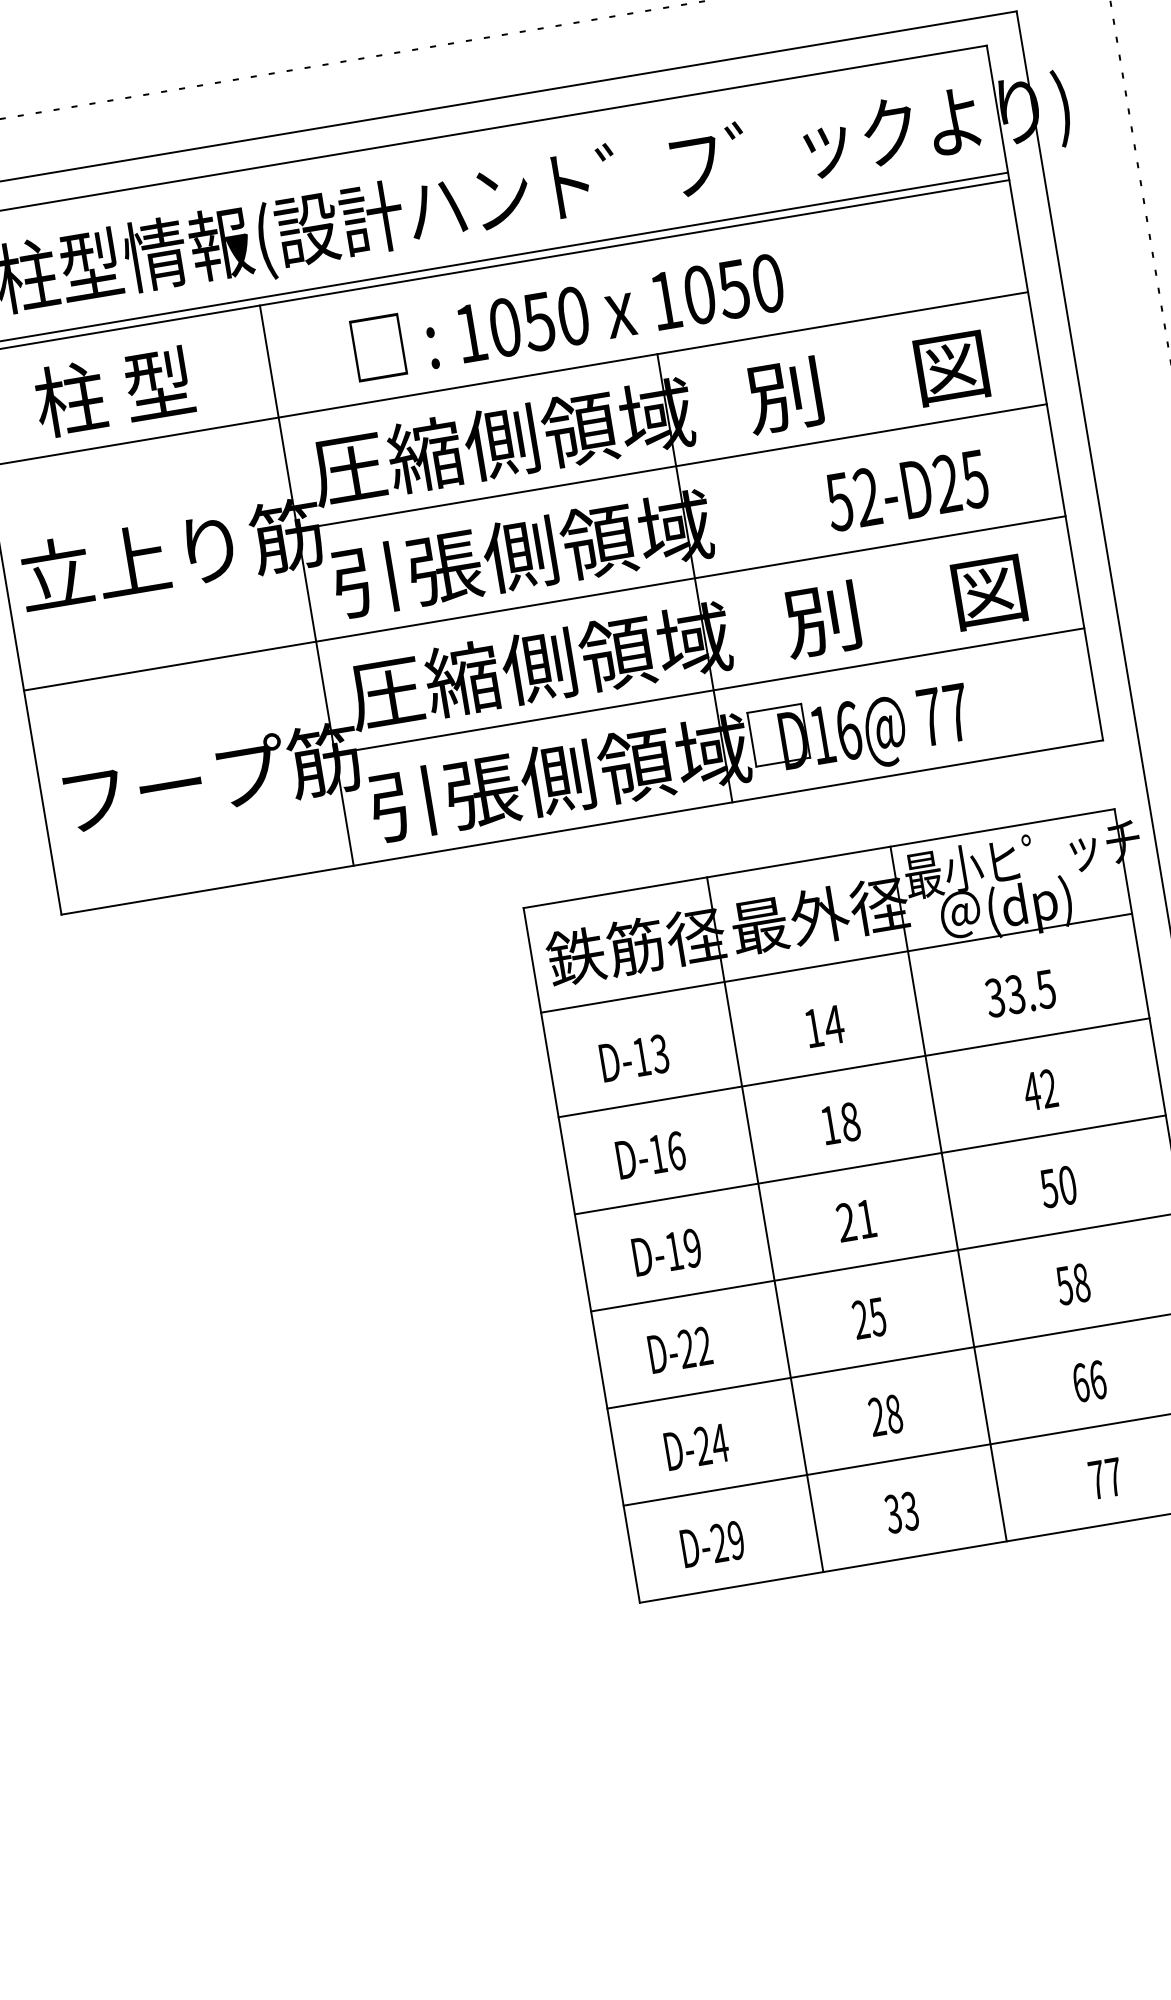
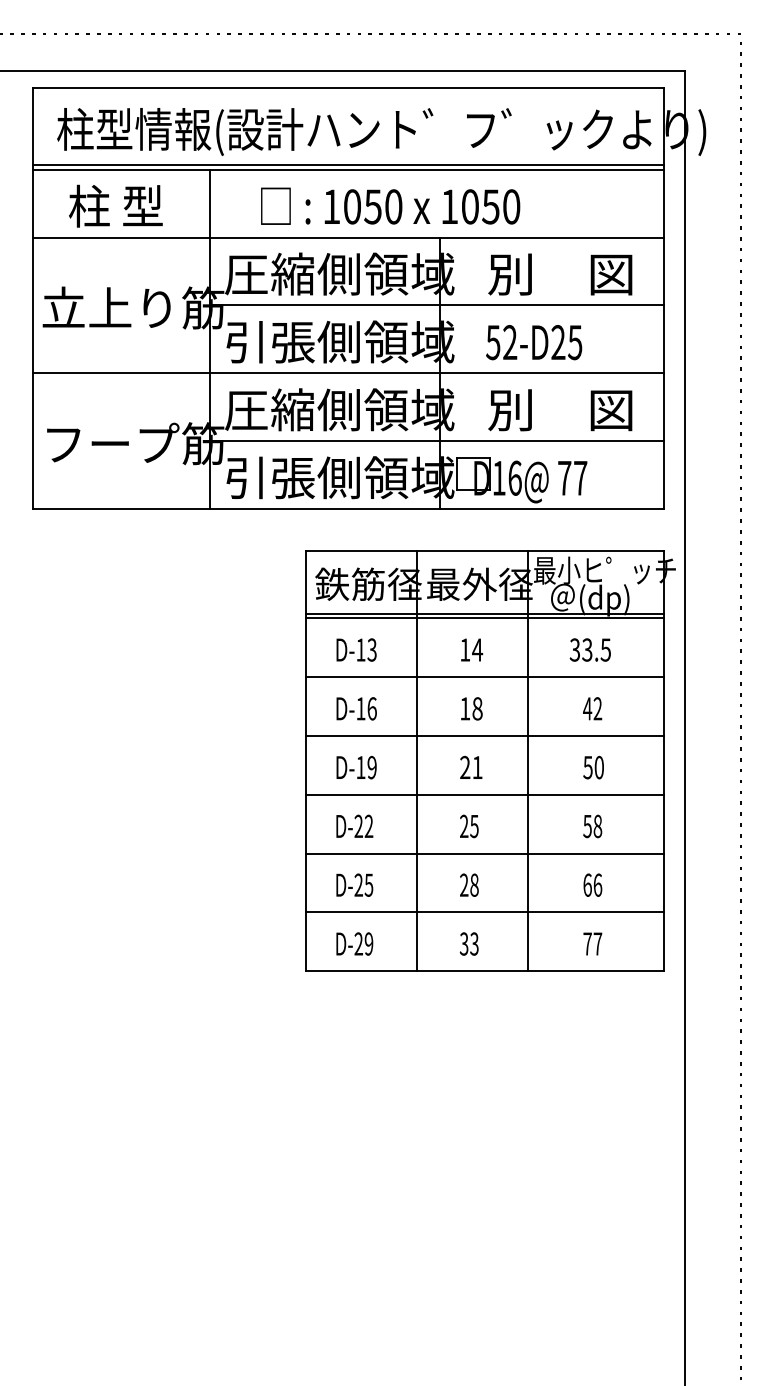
text: (907, 490) -> (534, 342), moved
line: (836, 970) -> (484, 618), added
text: (718, 1442) -> (368, 884), D-24 -> D-25

